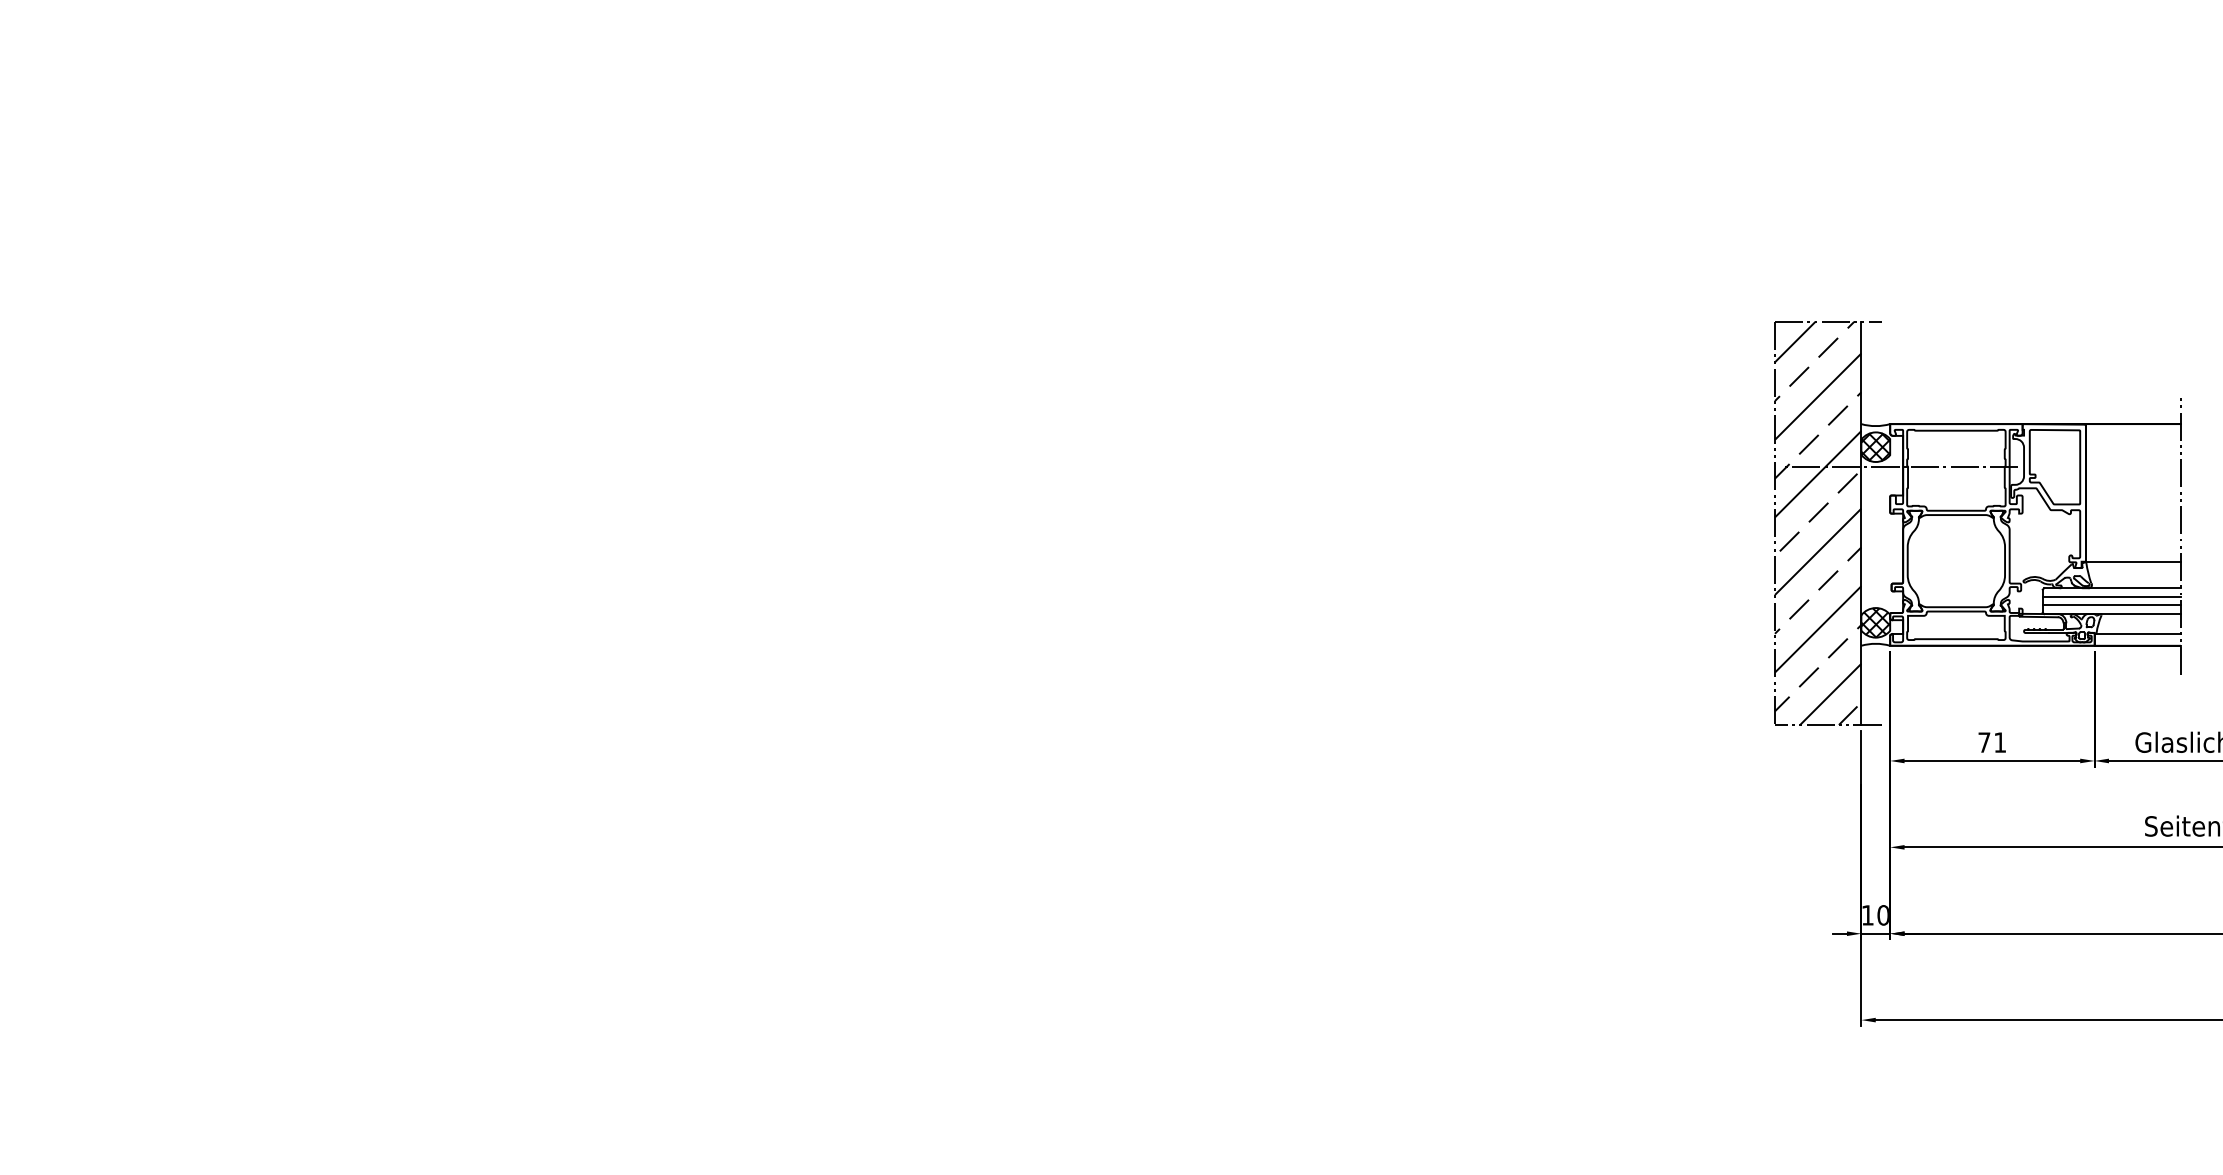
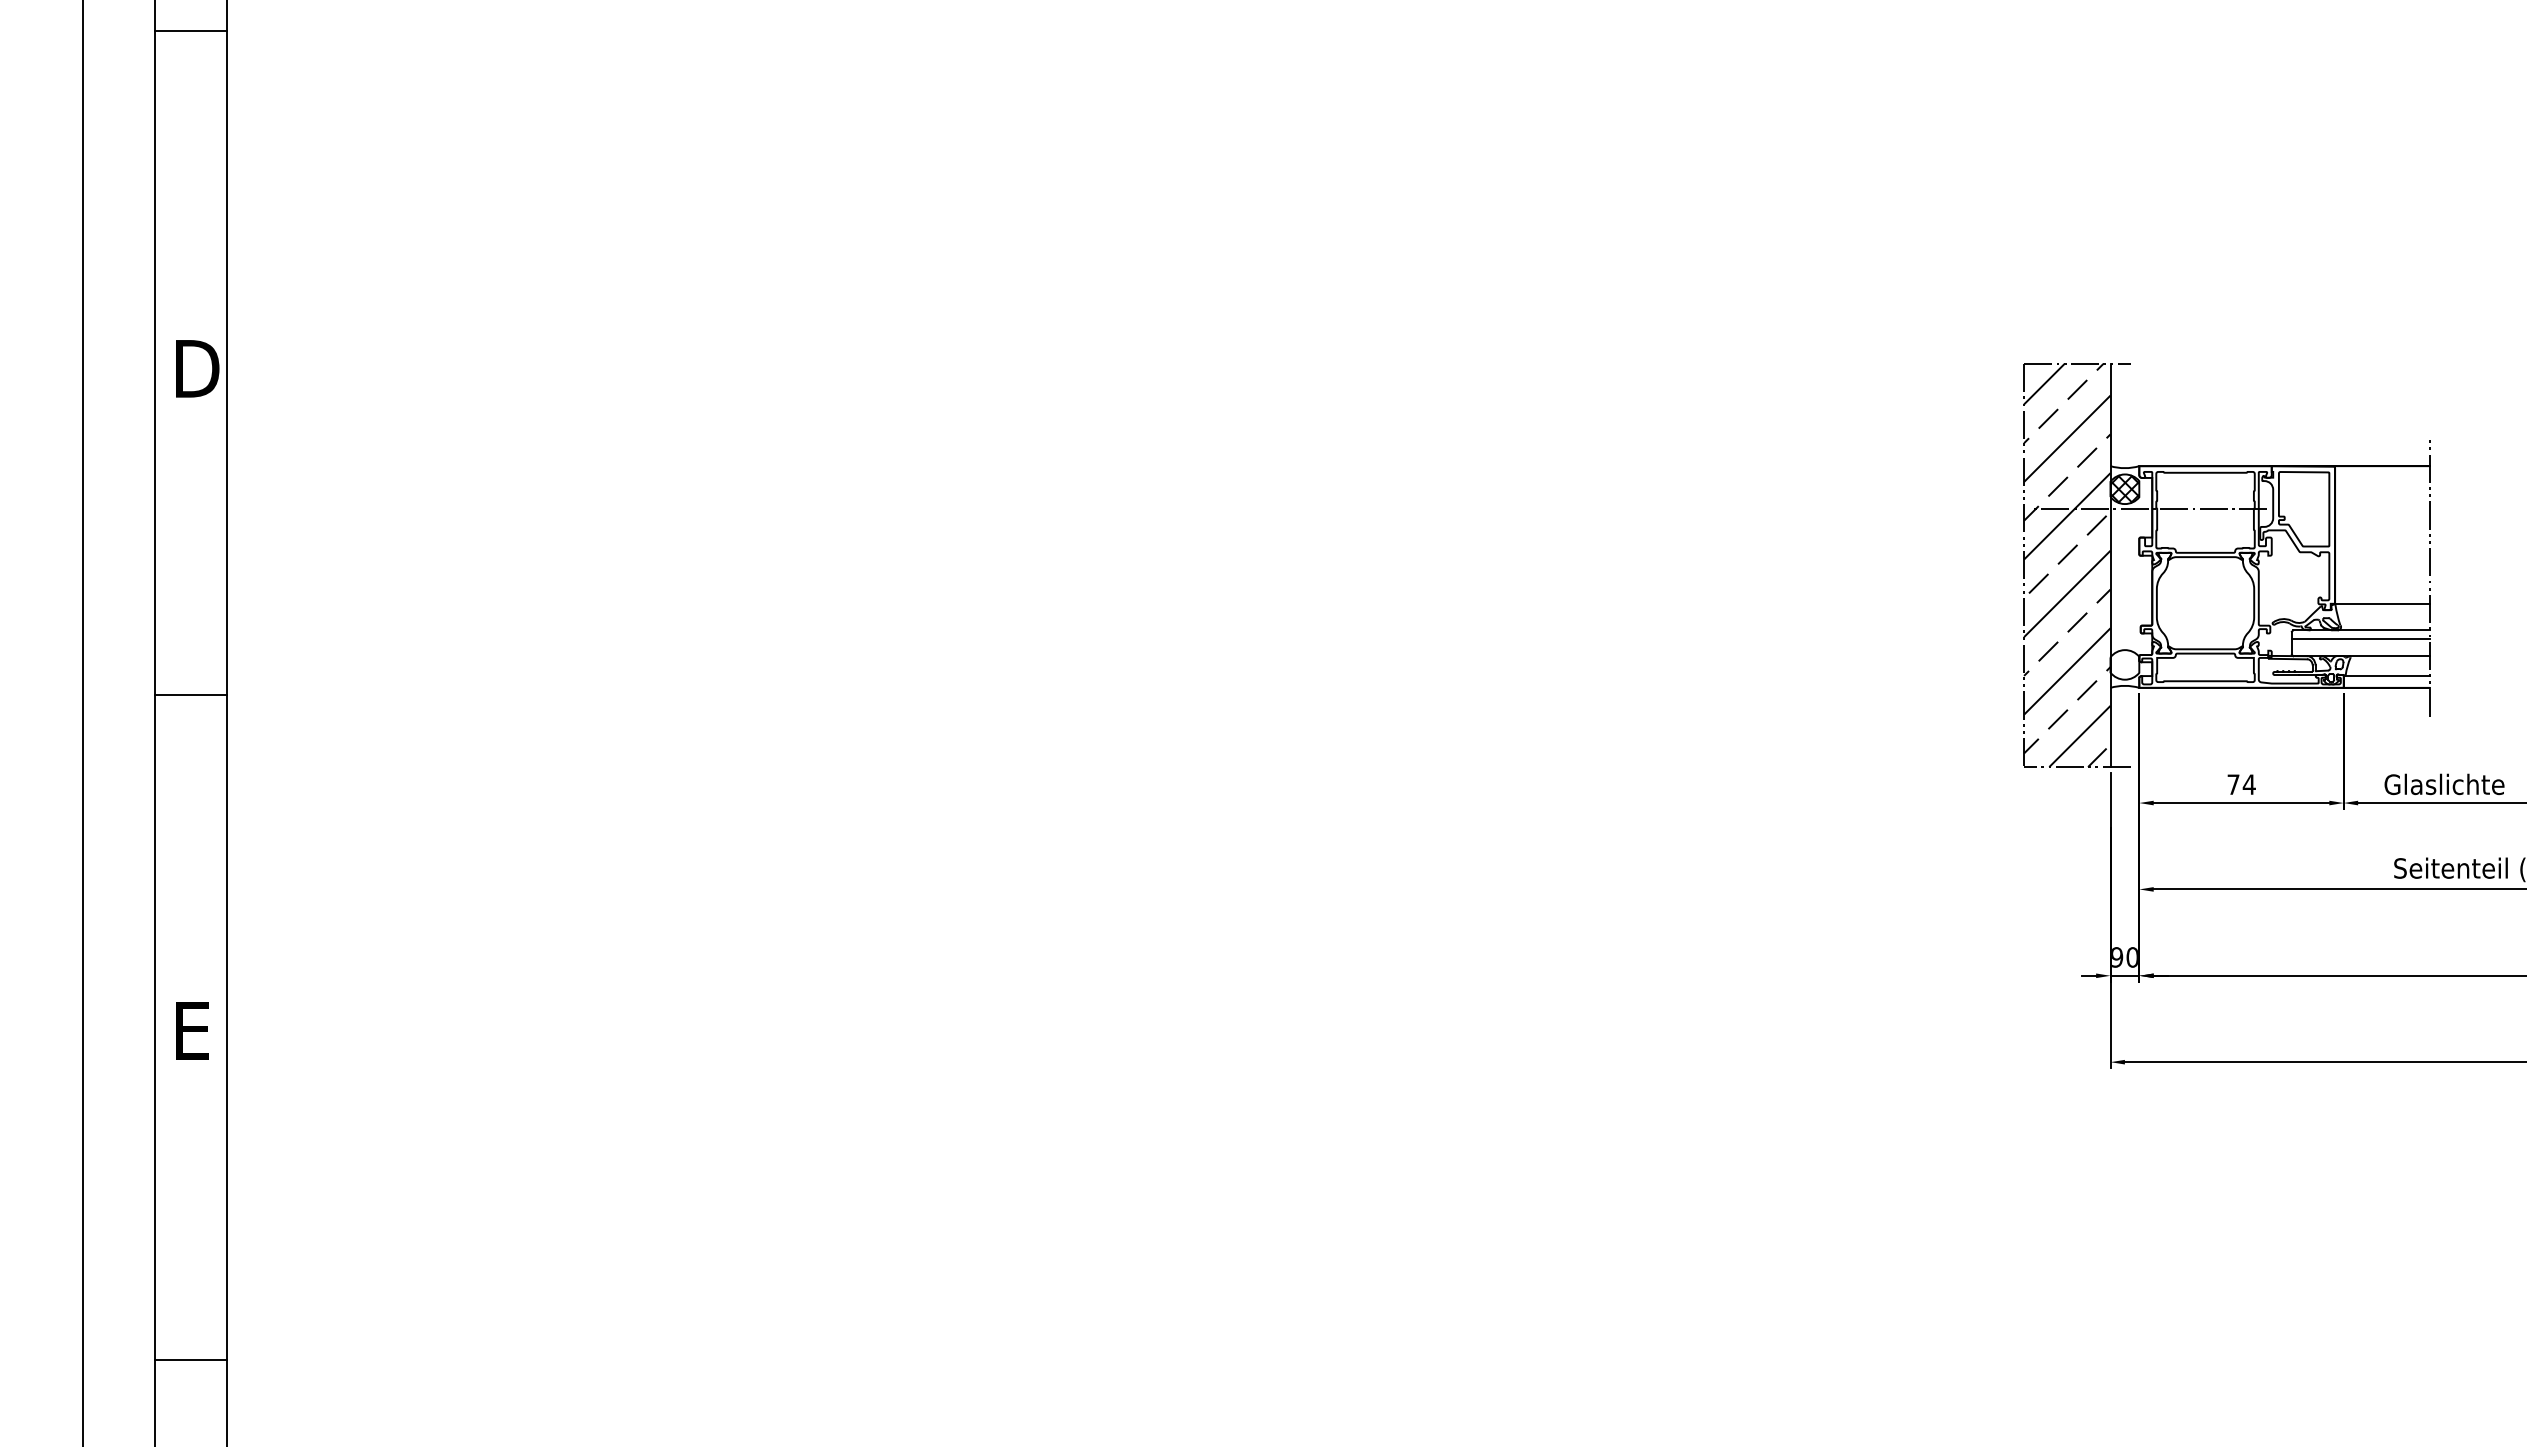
line: (2111, 605) -> (2360, 647), removed
hatch: (1875, 622) -> (2124, 664), removed
text: (1999, 742) -> (2248, 784), 71 -> 74
text: (1868, 915) -> (2117, 957), 10 -> 90

